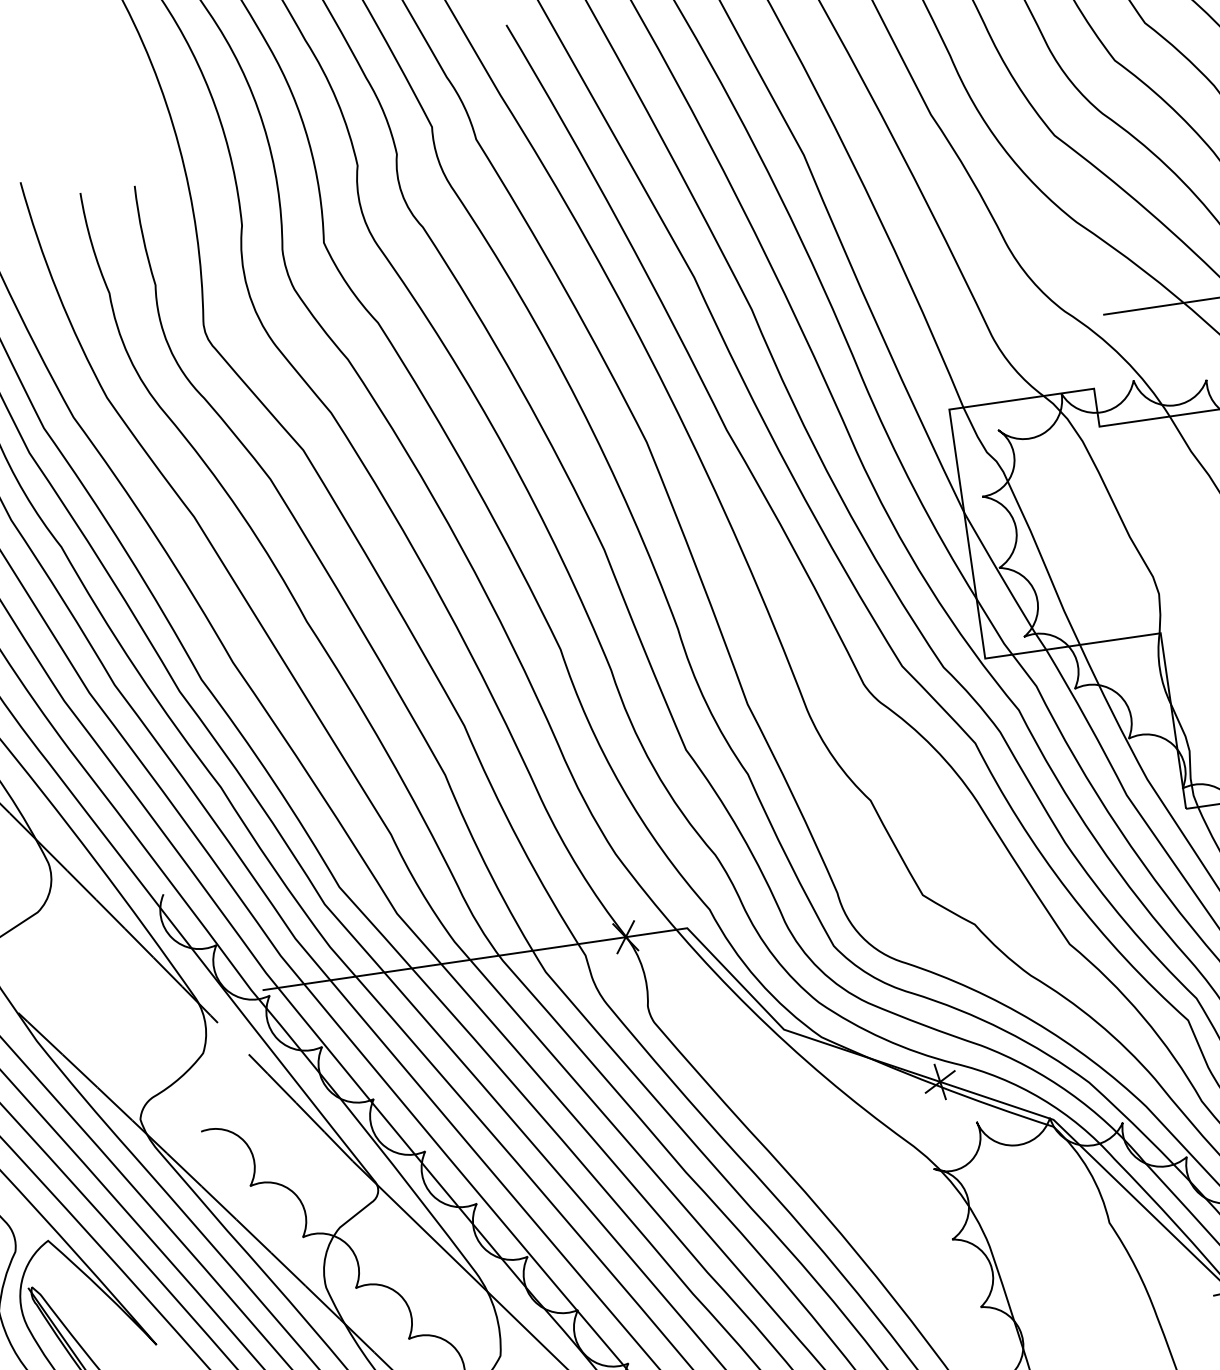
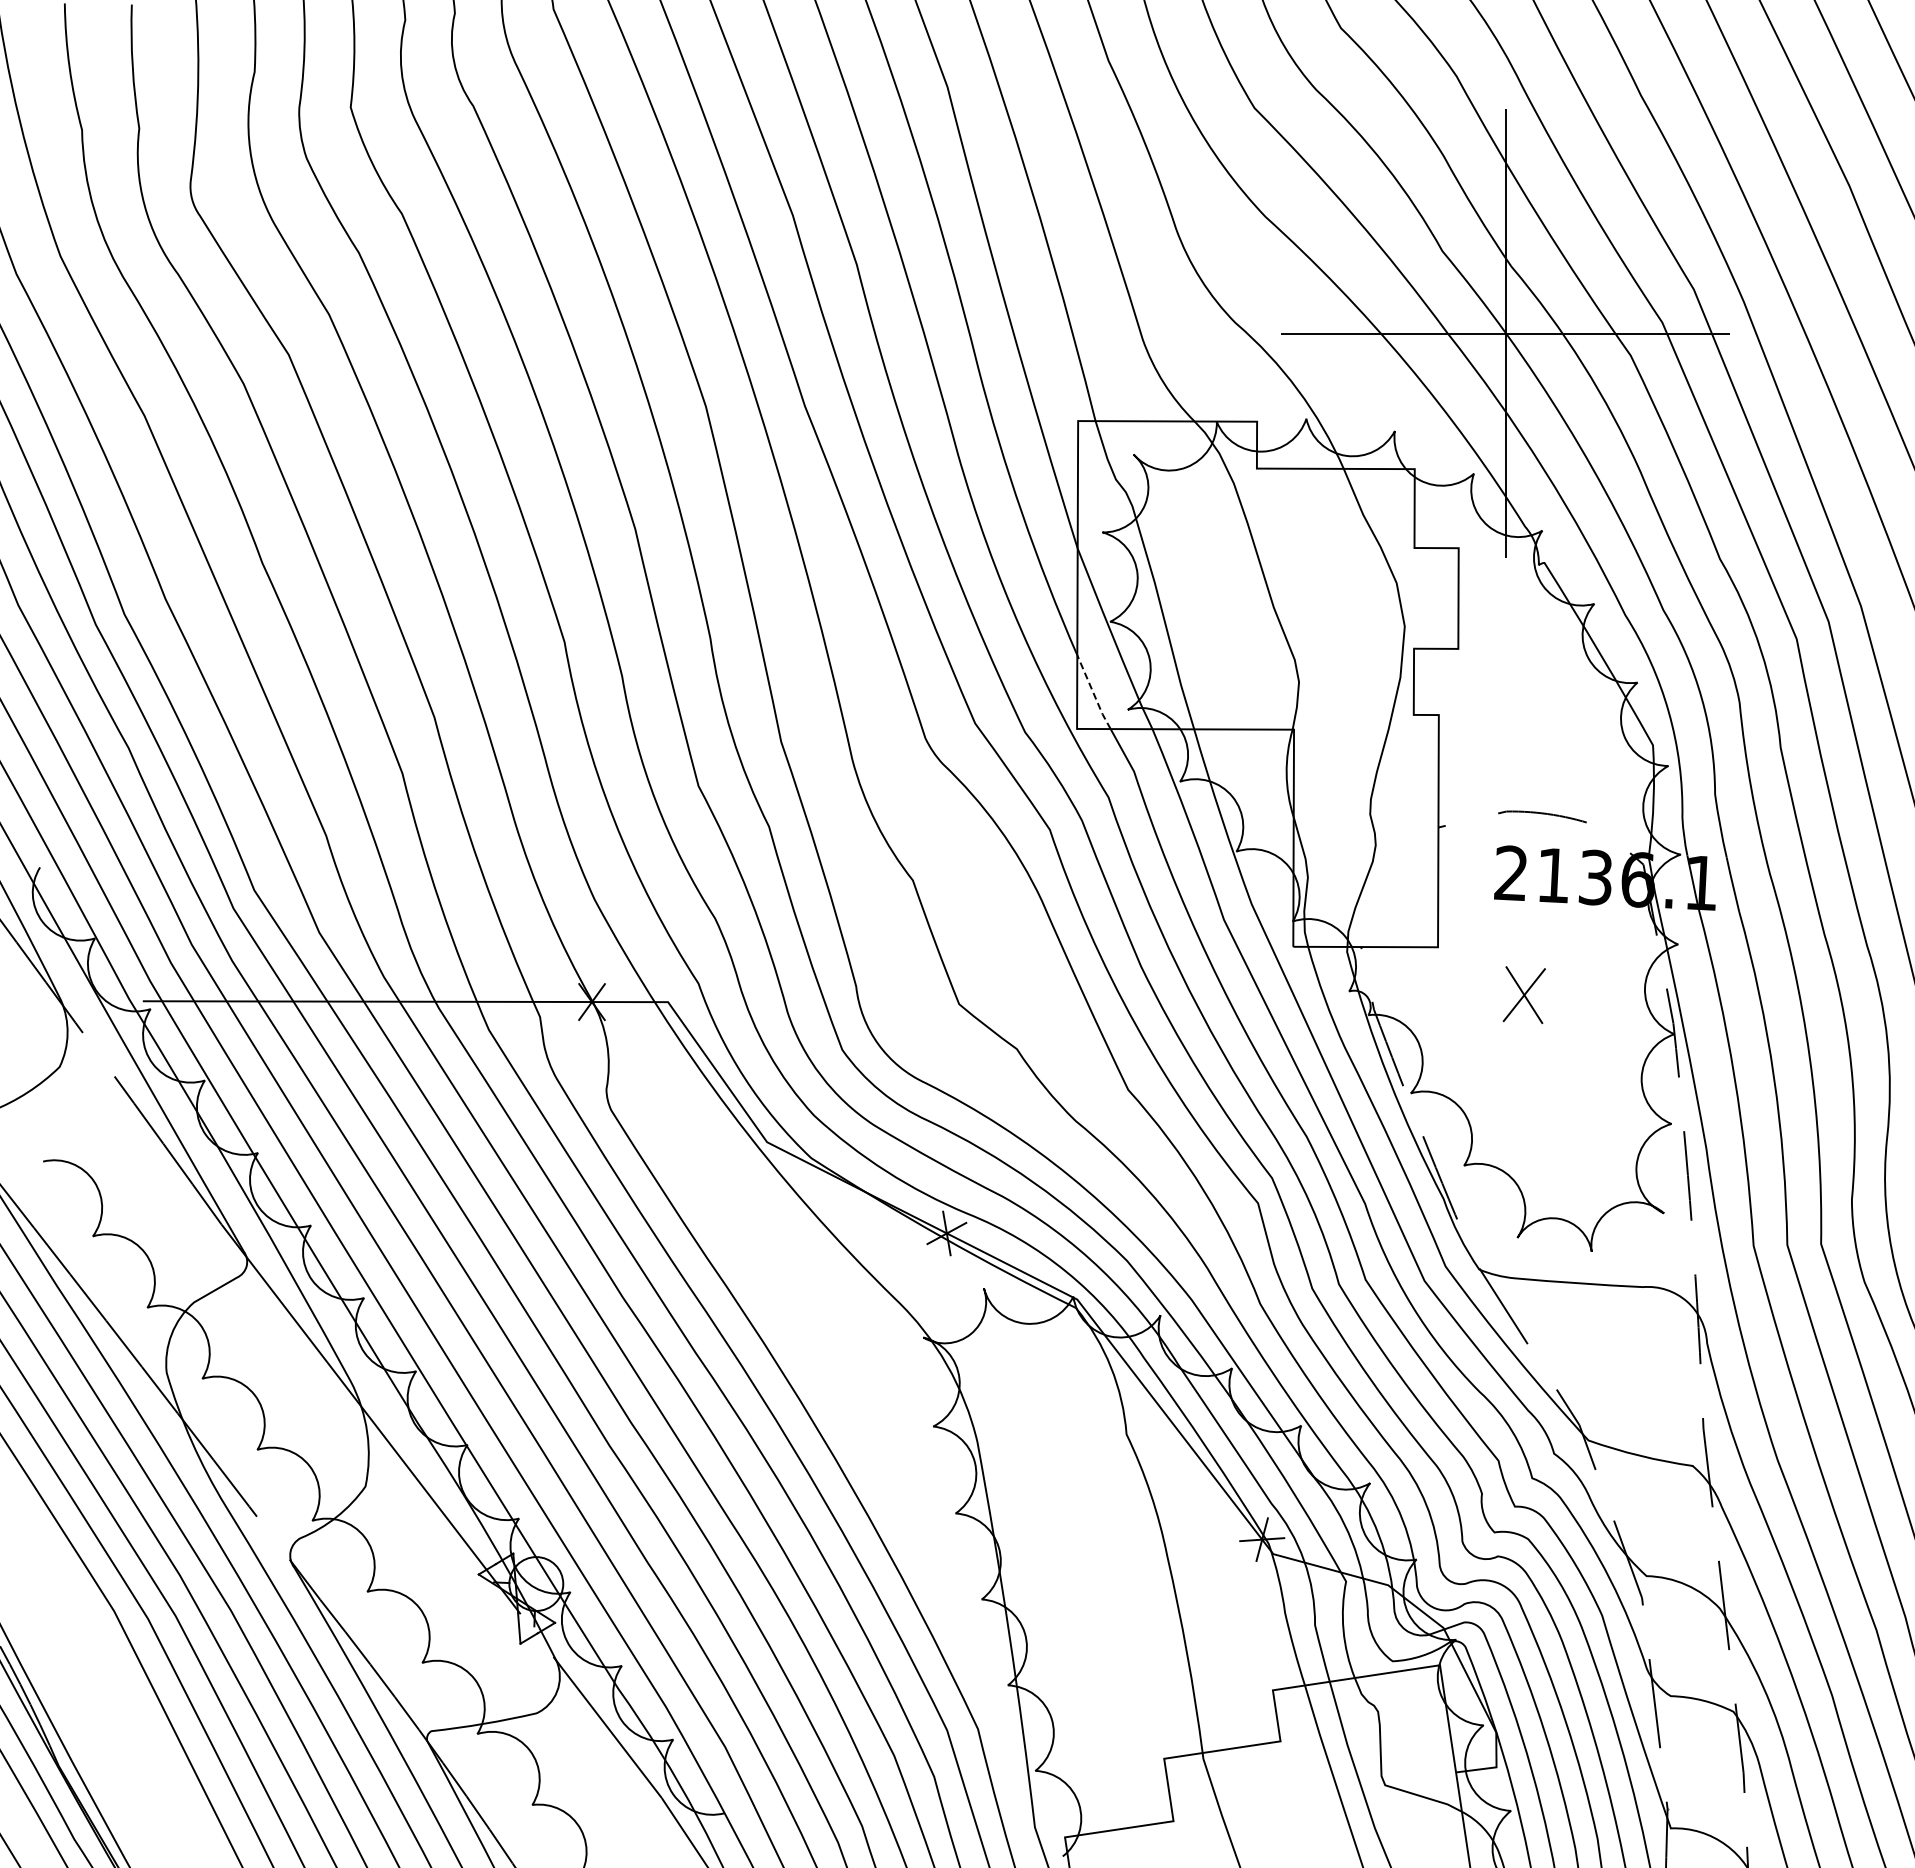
line: (994, 627) -> (1093, 692), solid -> dashed

